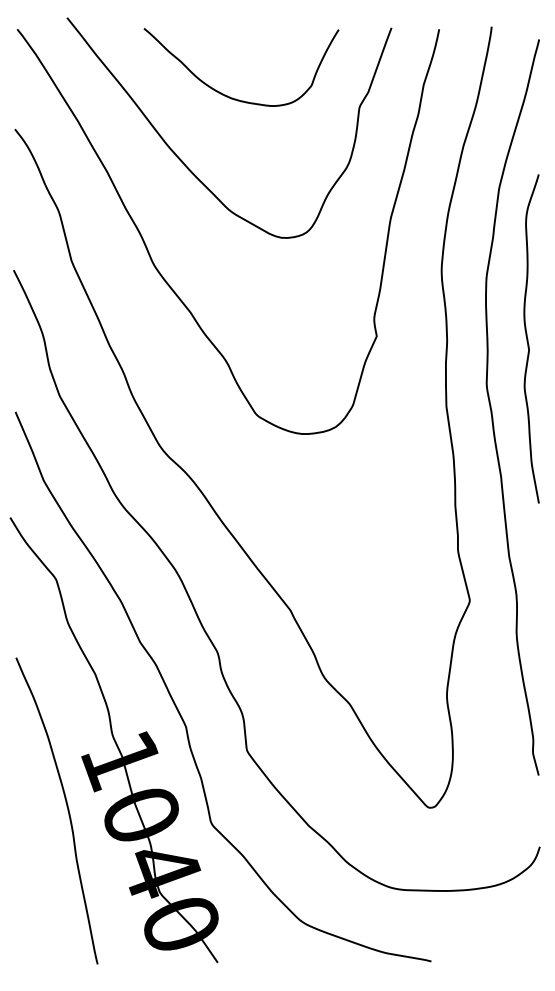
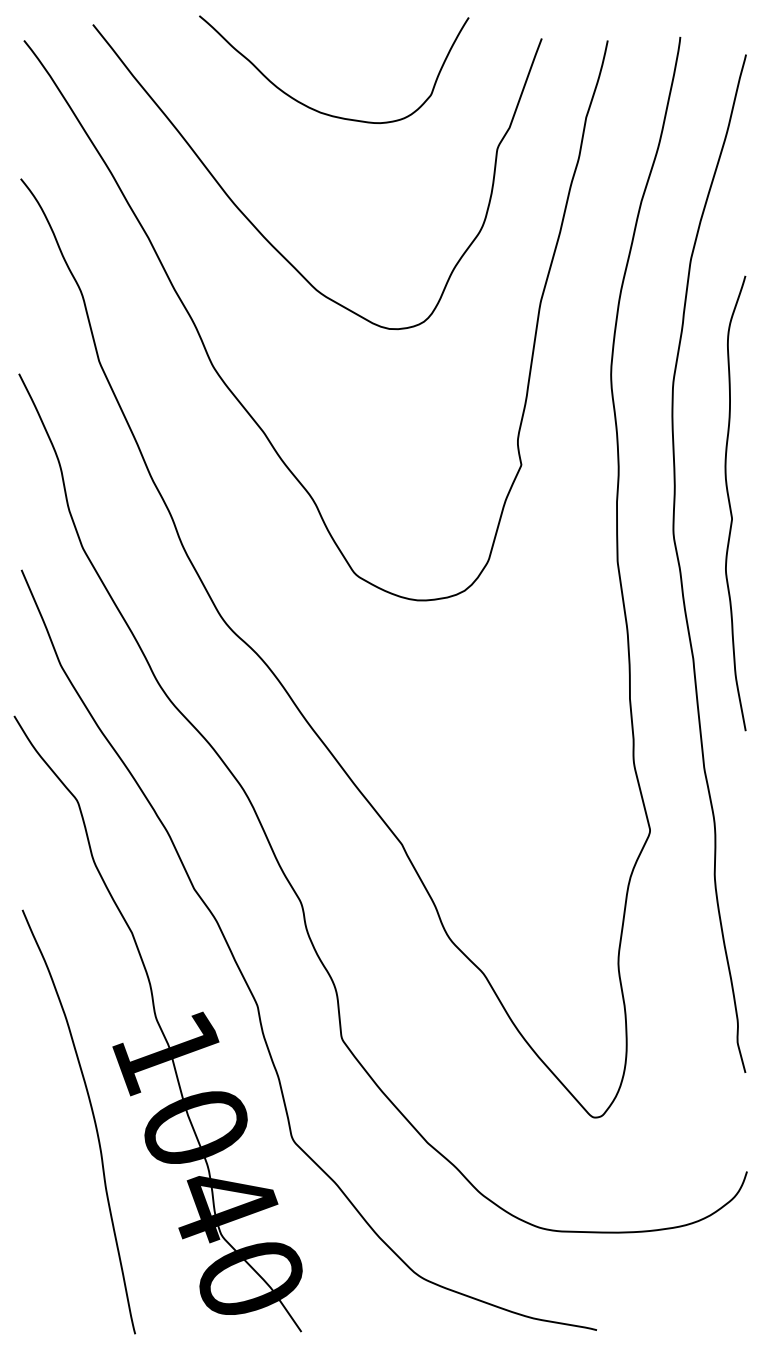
curve: (230, 96) -> (318, 109), moved
curve: (528, 338) -> (731, 502), moved

